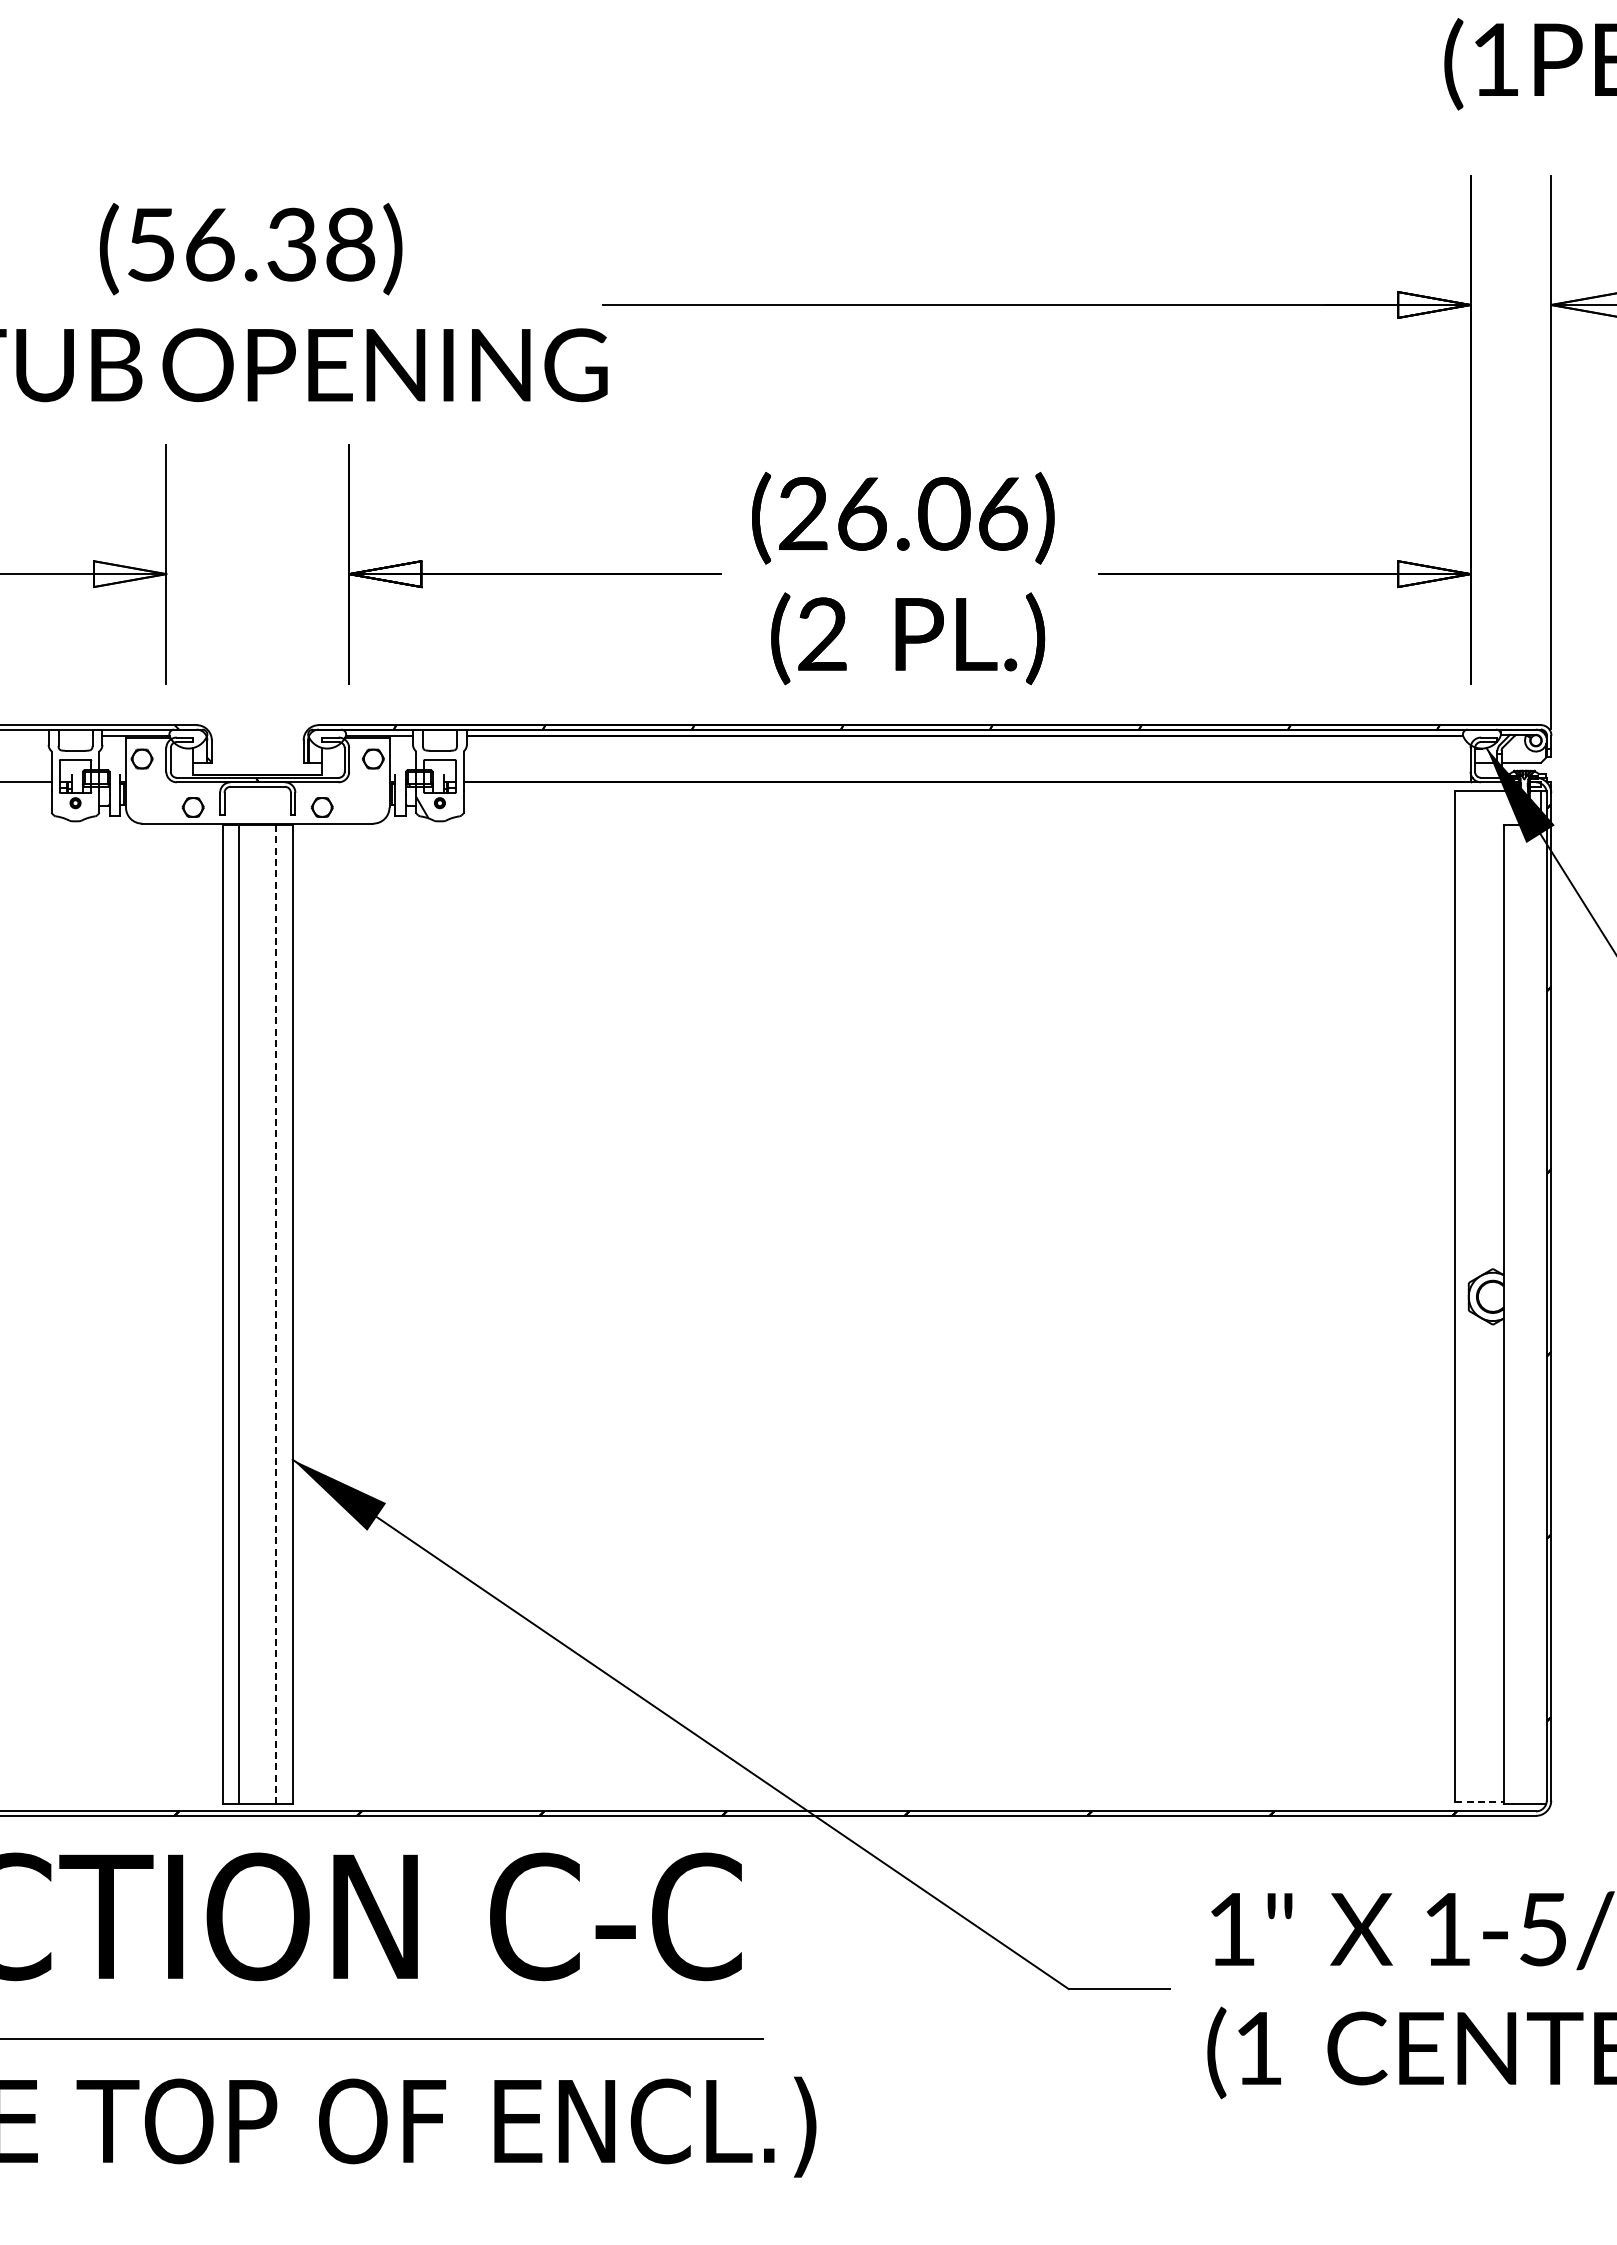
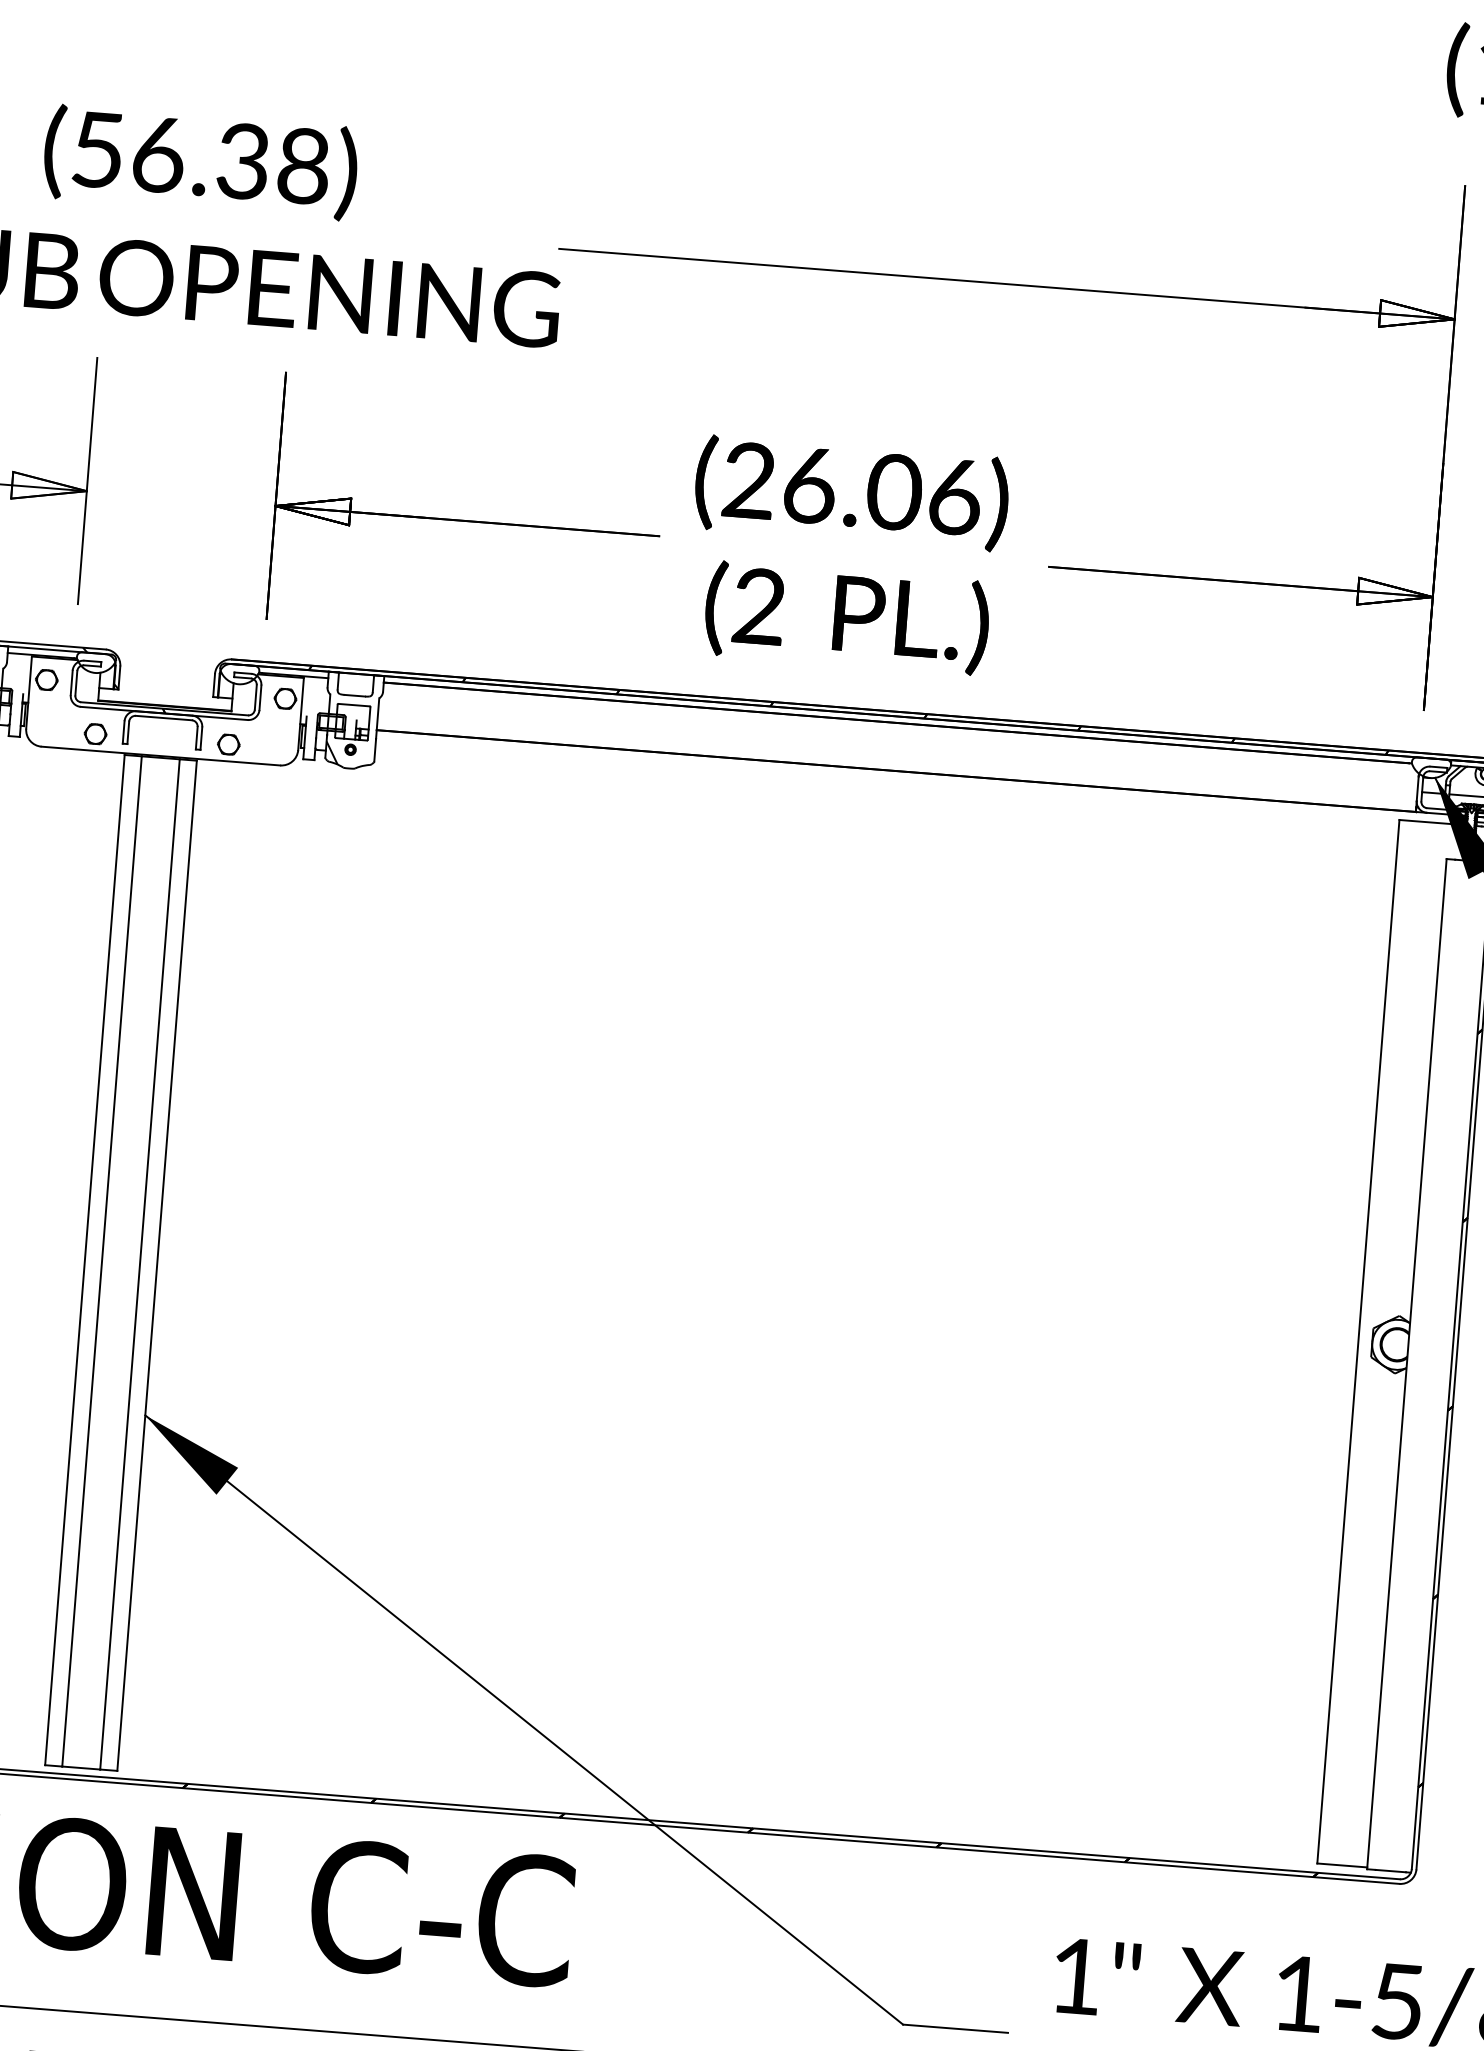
line: (276, 1314) -> (140, 1264), dashed -> solid
line: (1480, 1802) -> (1343, 1865), dashed -> solid

